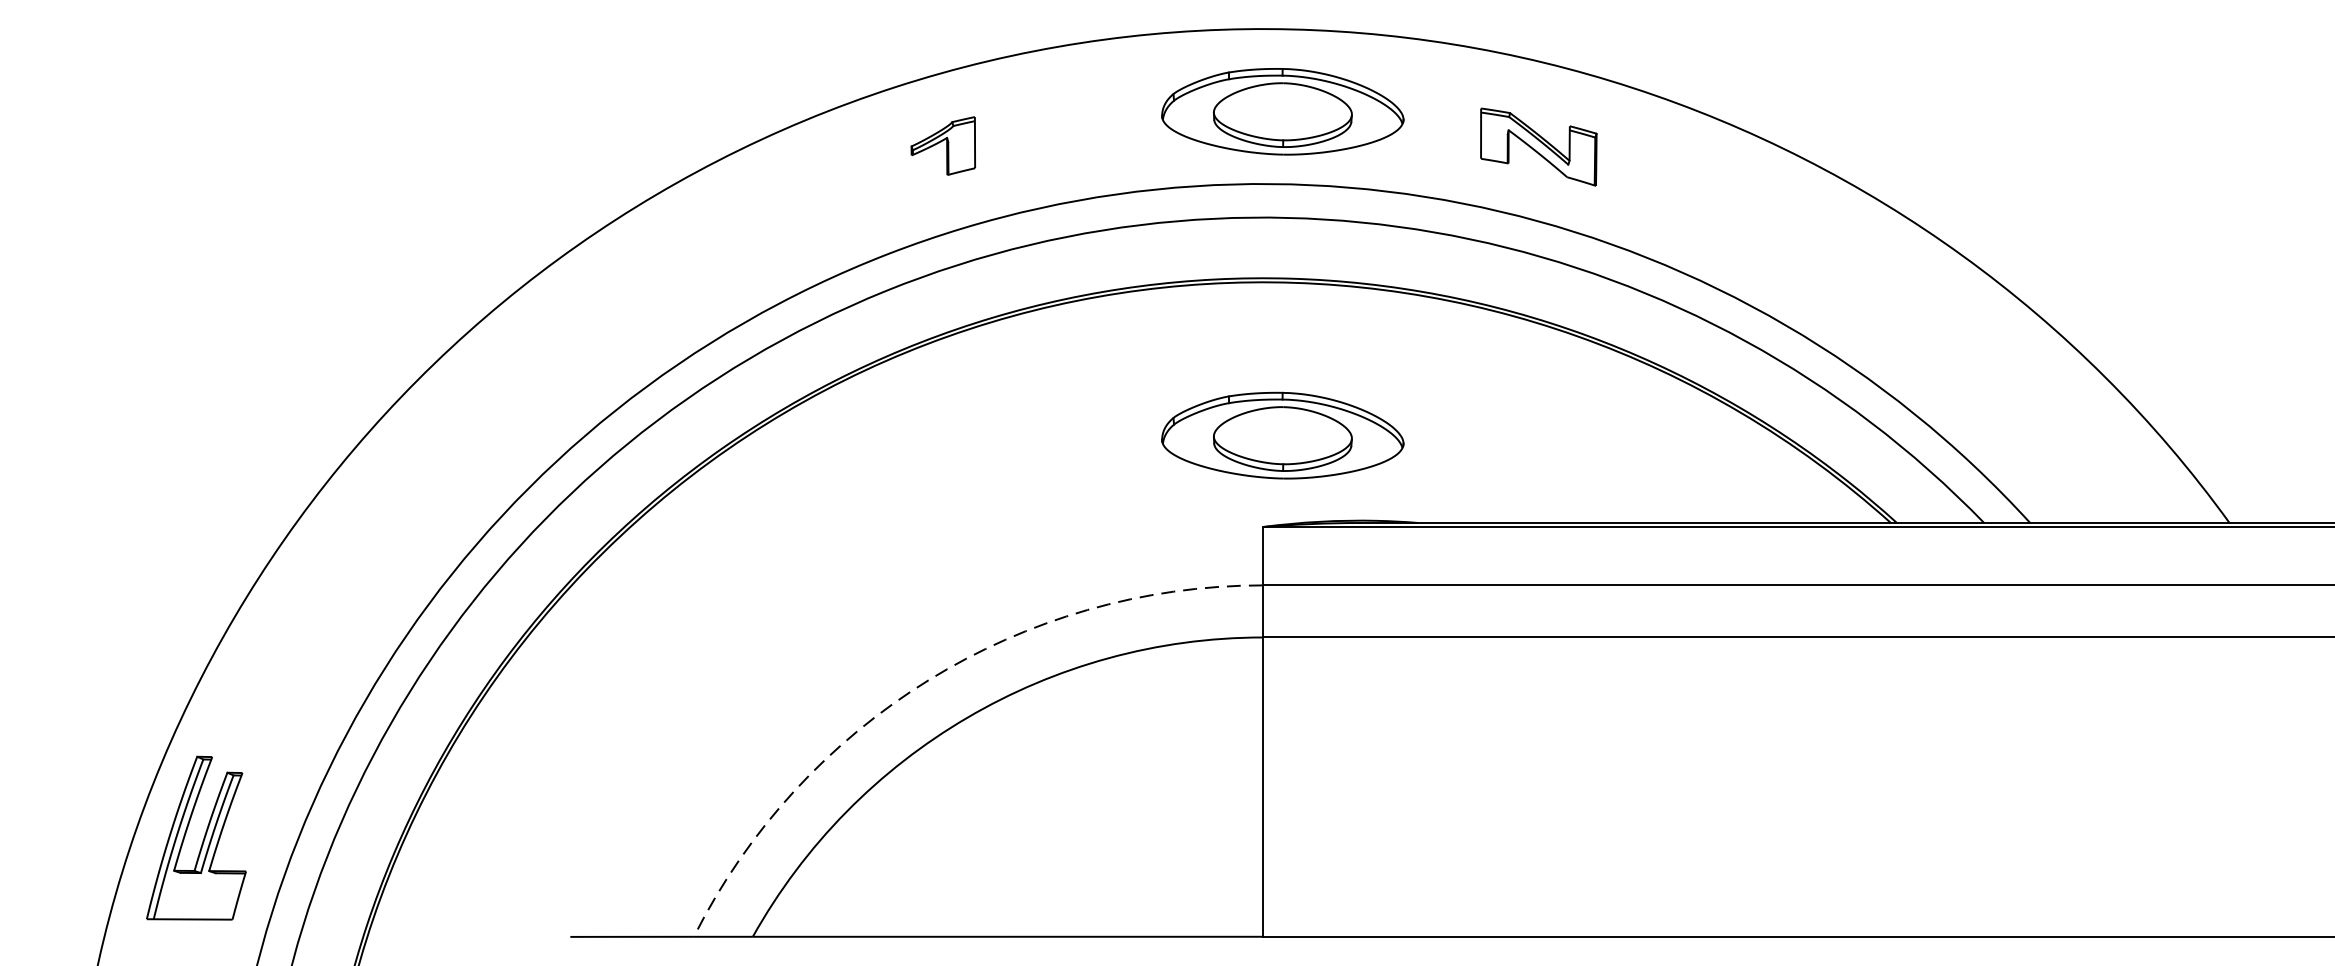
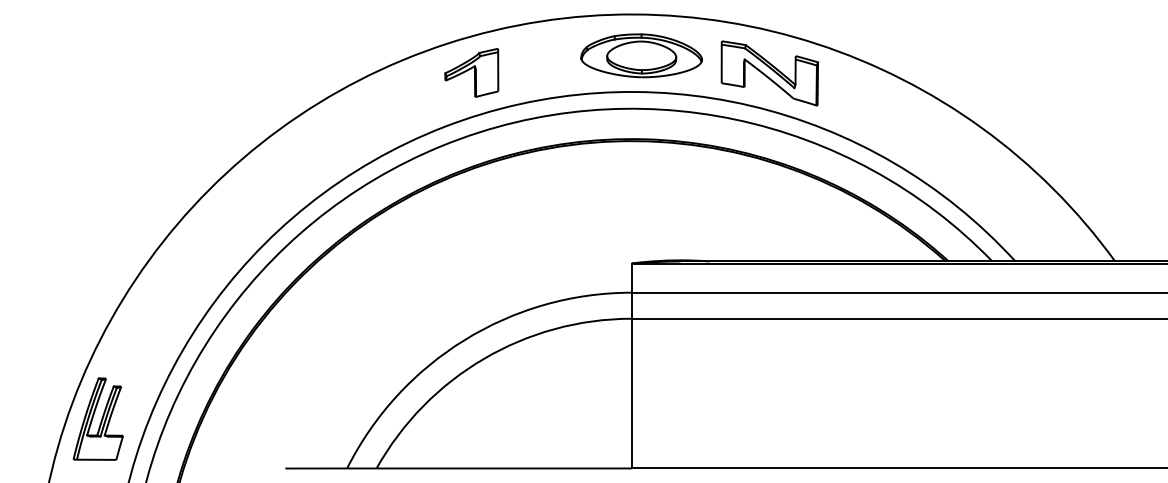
part: (942, 145) -> (471, 72), size x1.67
part: (1538, 147) -> (769, 73), size x1.67
part: (1282, 435) -> (641, 217), removed
arc: (928, 680) -> (464, 340), dashed -> solid

